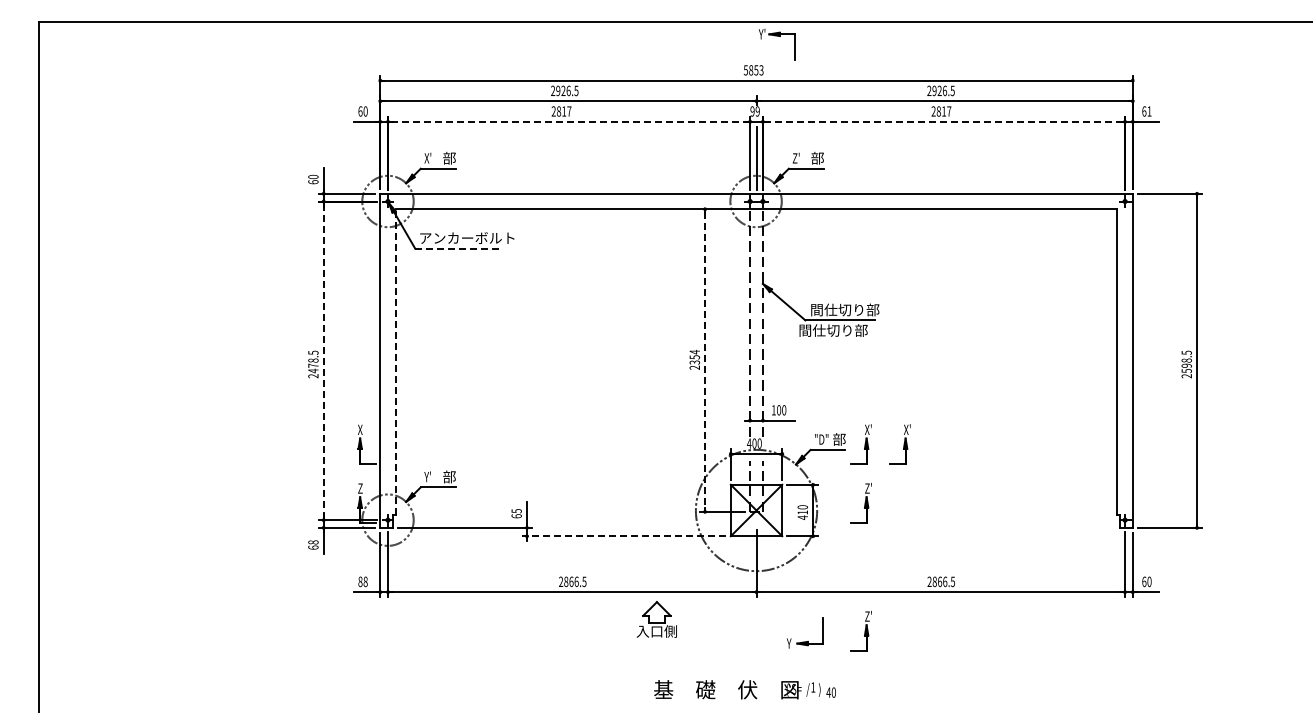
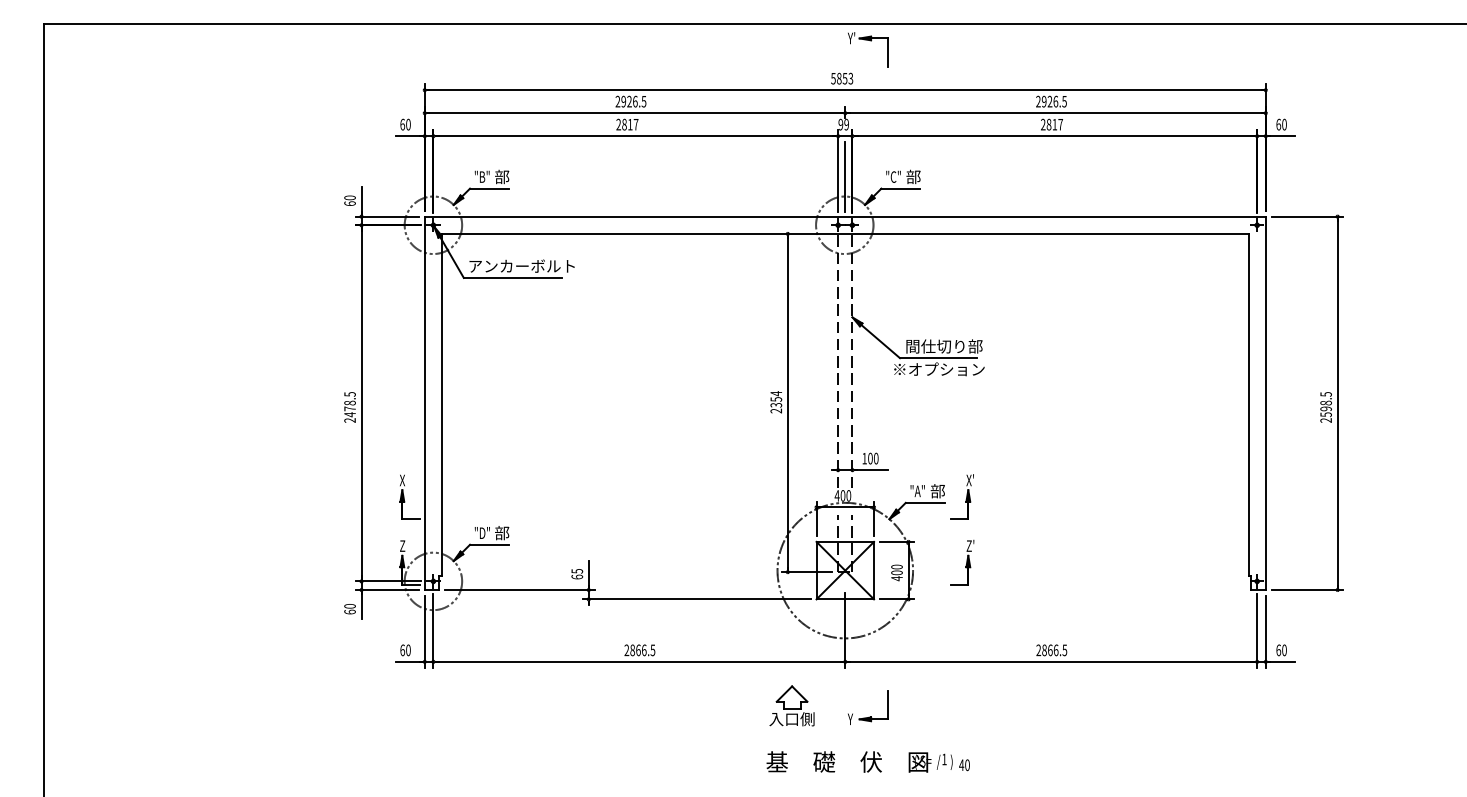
text: (1149, 111) -> (1284, 124), 61 -> 60
line: (569, 121) -> (636, 135), dashed -> solid
line: (943, 121) -> (1054, 135), dashed -> solid
text: (431, 157) -> (482, 176), X' -> "B"
text: (799, 157) -> (893, 176), Z' -> "C"
line: (459, 248) -> (513, 277), dashed -> solid
text: (840, 330) -> (939, 369), 間仕切り部 -> ※オプション
line: (323, 360) -> (361, 402), dashed -> solid
line: (705, 360) -> (788, 402), dashed -> solid
line: (395, 362) -> (441, 405), dashed -> solid
text: (823, 439) -> (920, 491), "D" -> "A"
part: (899, 444) -> (1005, 496), removed
text: (431, 476) -> (482, 532), Y' -> "D"
text: (802, 512) -> (896, 572), 410 -> 400
line: (623, 536) -> (696, 599), dashed -> solid
text: (313, 542) -> (350, 606), 68 -> 60
text: (362, 581) -> (404, 649), 88 -> 60
part: (656, 619) -> (791, 705), moved
part: (860, 631) -> (961, 705), removed
part: (804, 641) -> (867, 717), moved
text: (744, 689) -> (867, 761), moved

